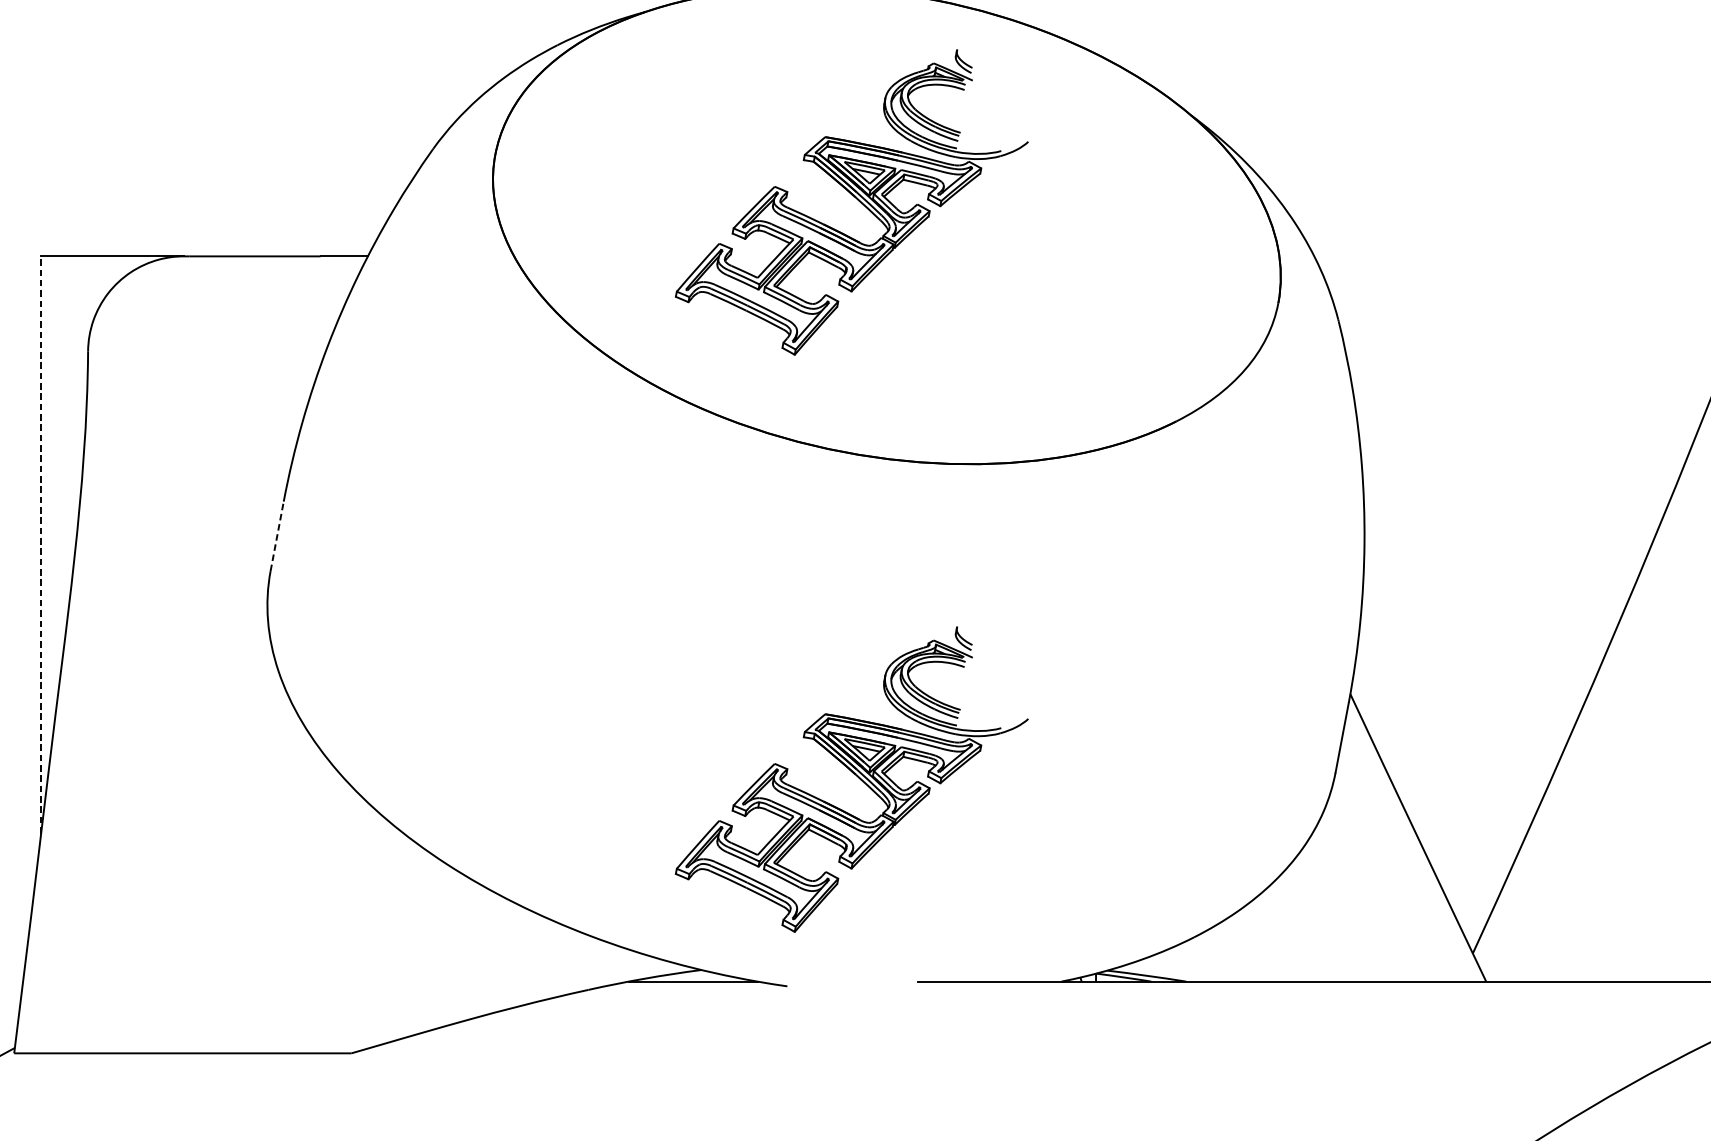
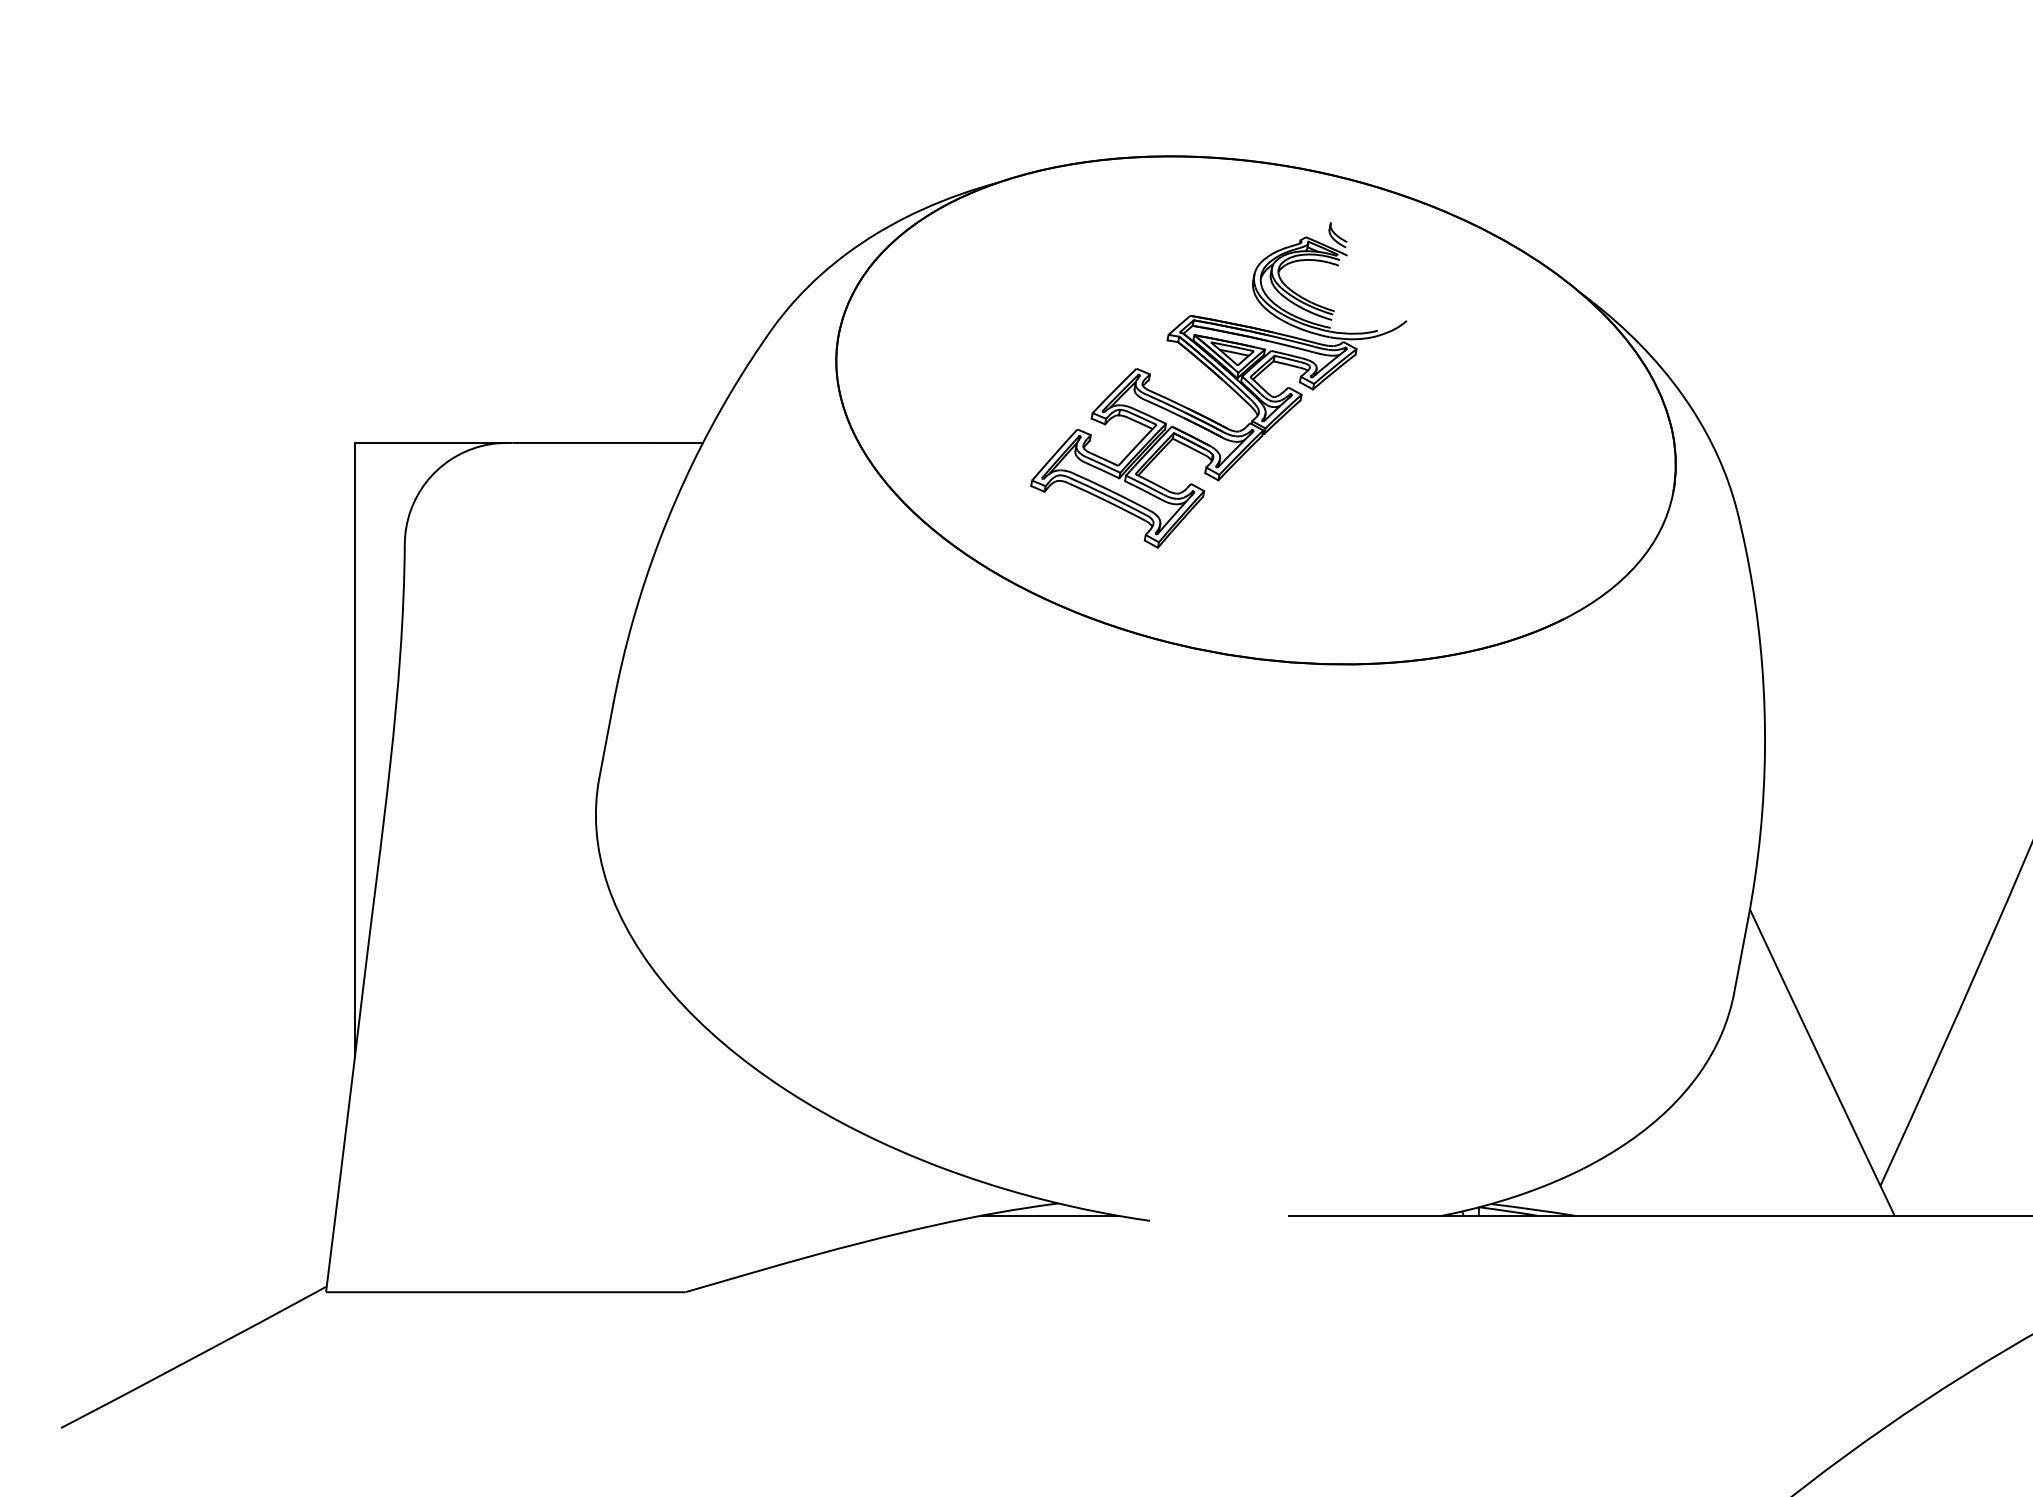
line: (277, 536) -> (606, 741), dashed -> solid
line: (40, 544) -> (354, 750), dashed -> solid
part: (851, 779) -> (1218, 1000), removed

